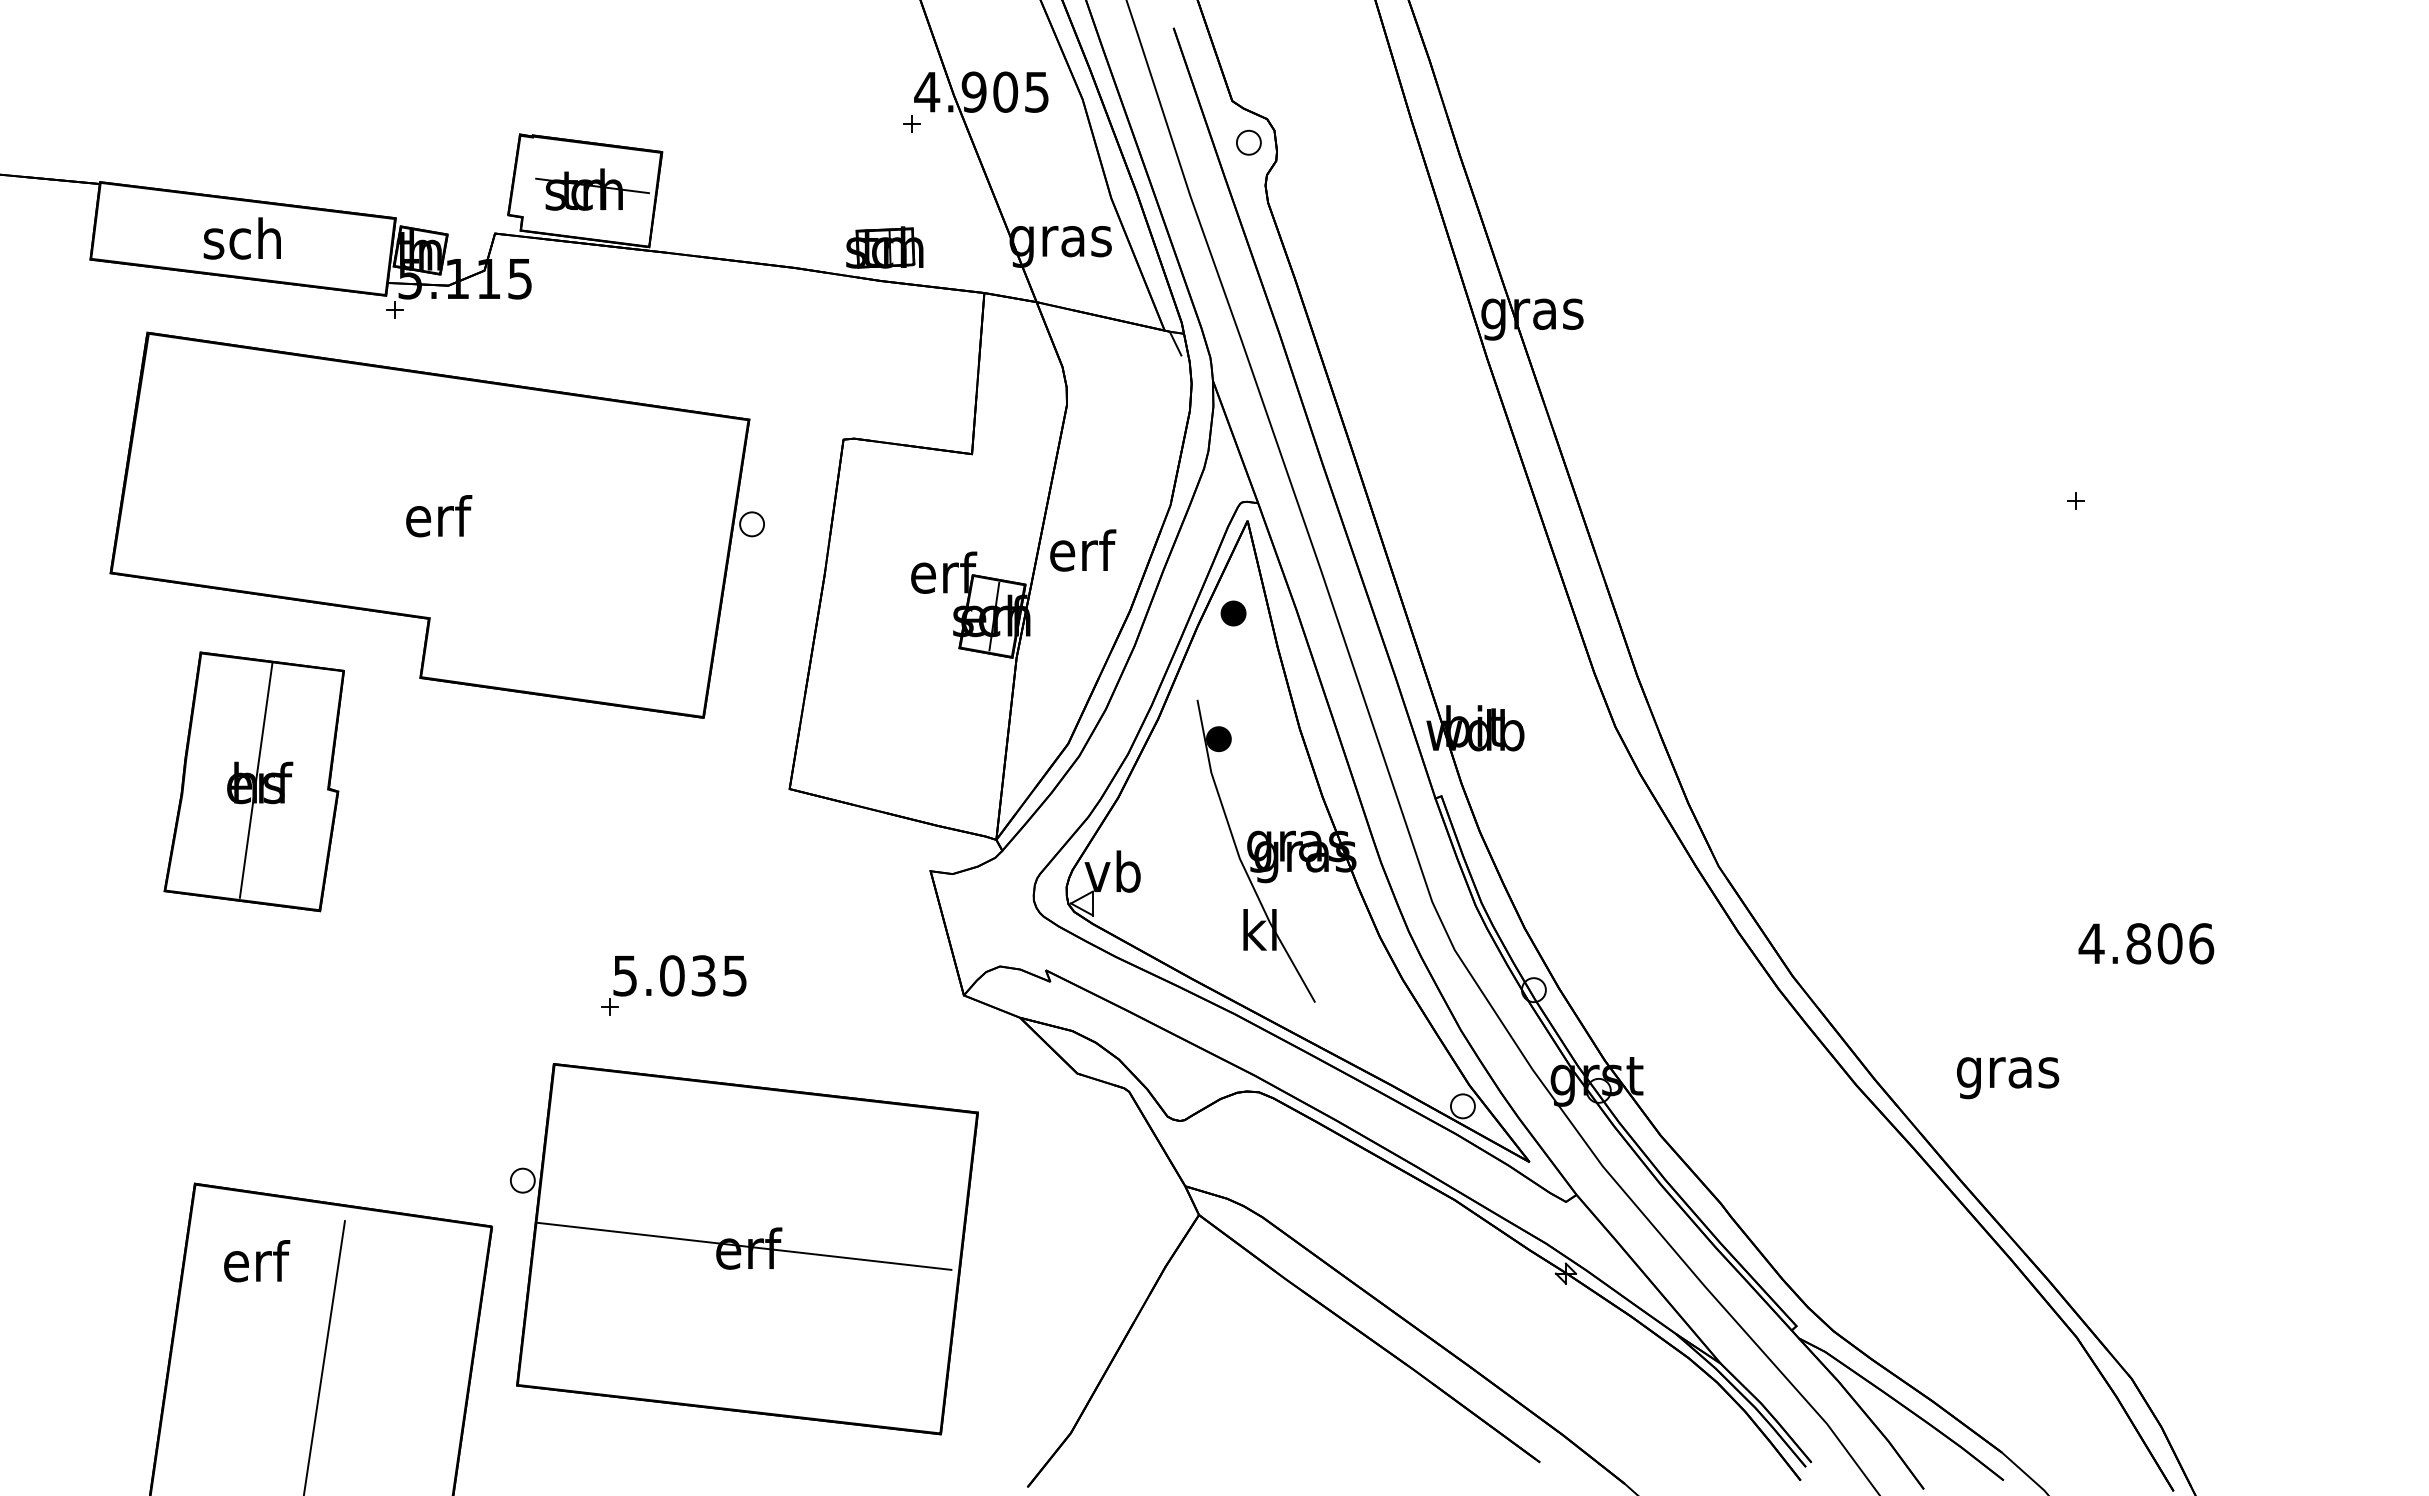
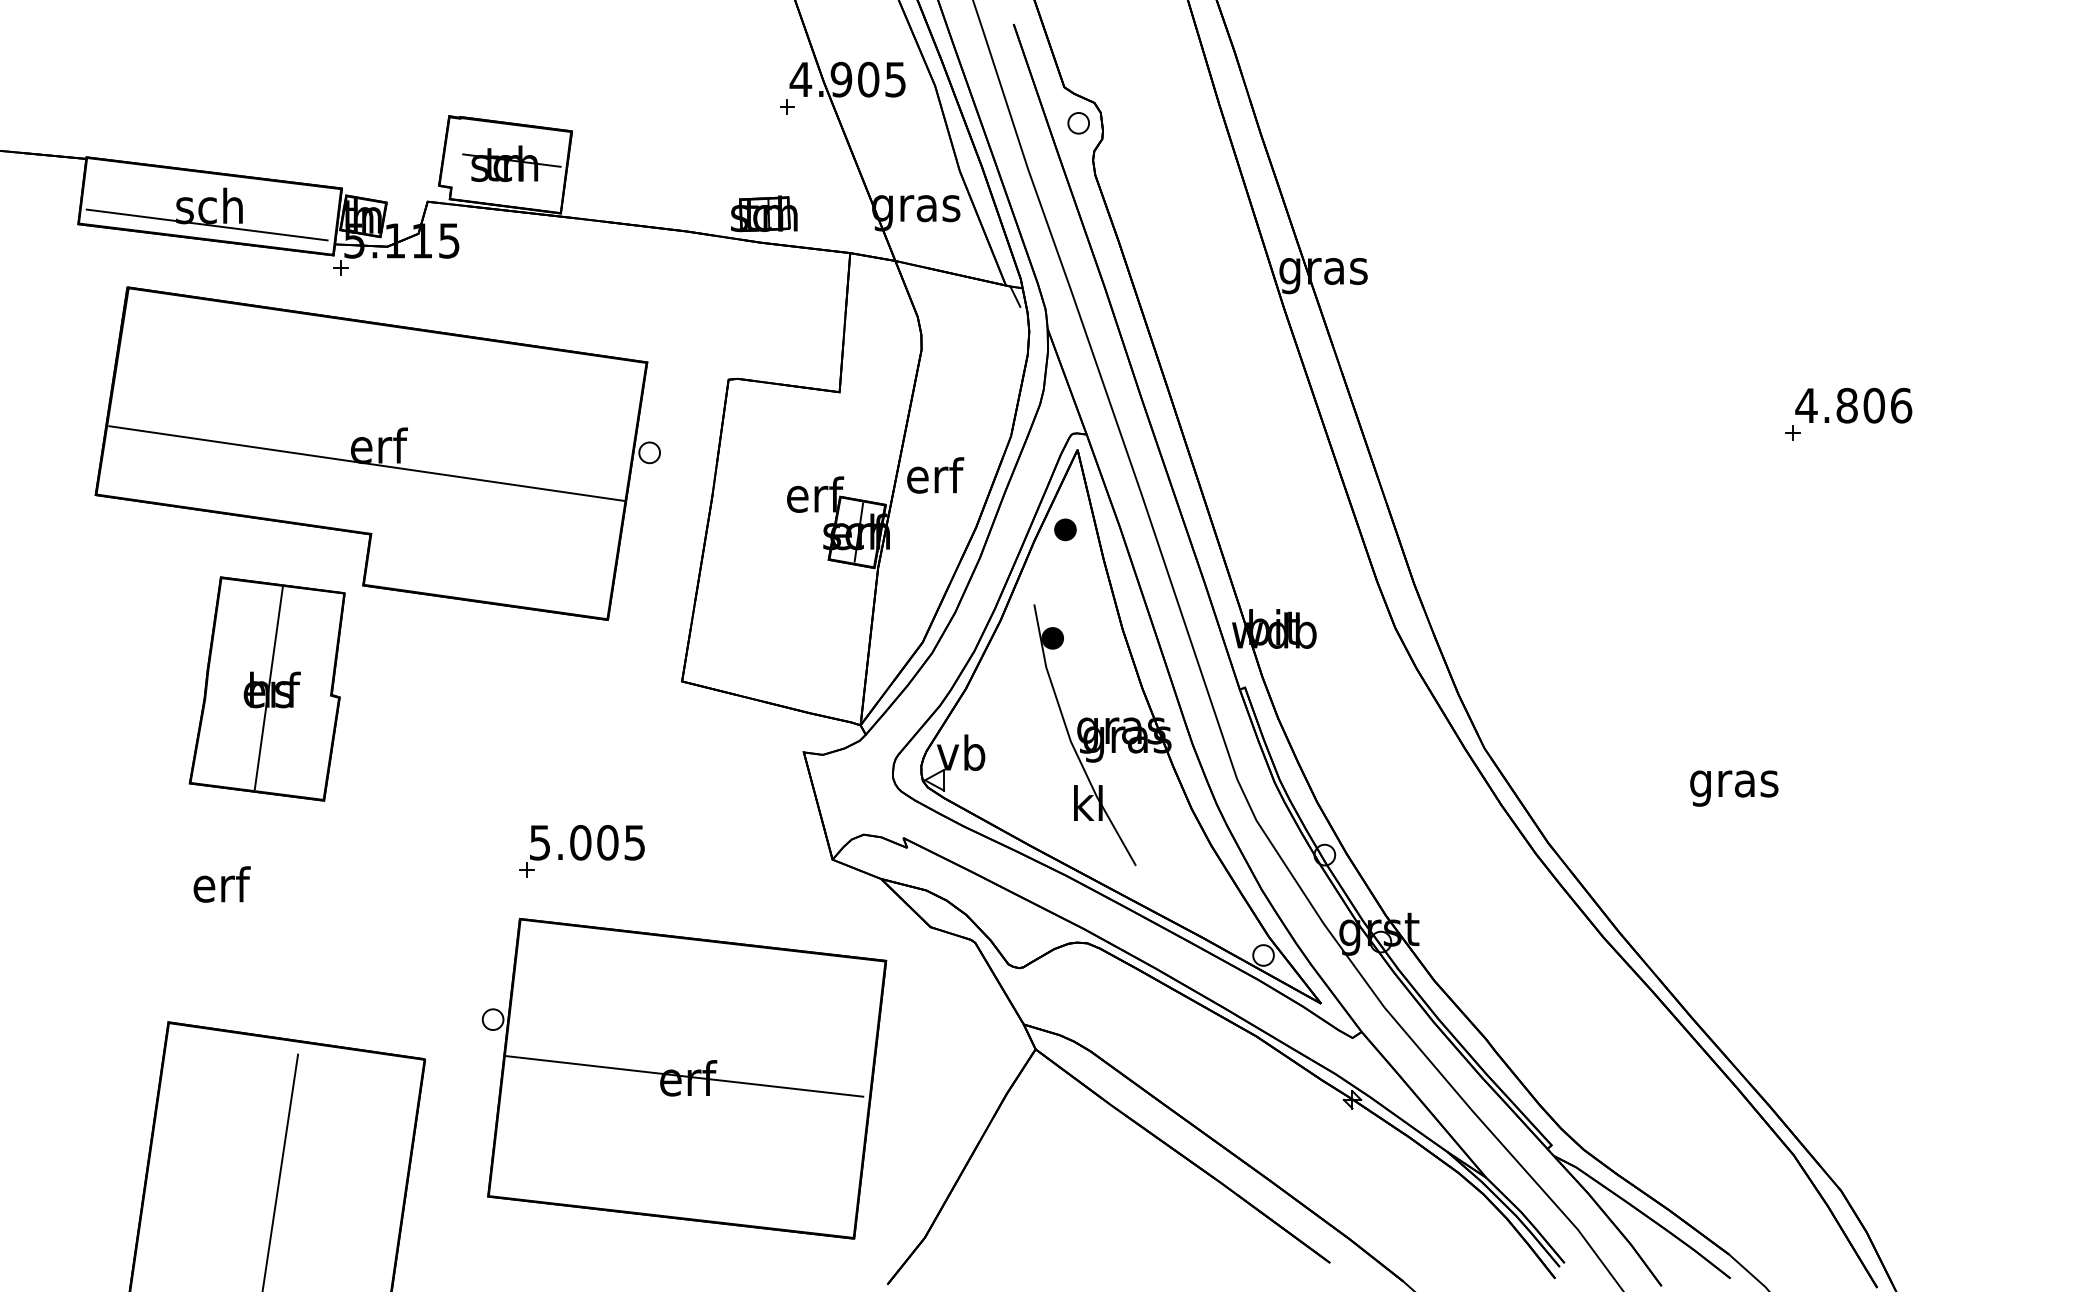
line: (239, 260) -> (206, 224), added
line: (424, 536) -> (366, 463), added
part: (253, 781) -> (266, 688), moved
text: (2146, 943) -> (1853, 405), moved
text: (703, 975) -> (607, 842), 5.035 -> 5.005
text: (2008, 1078) -> (1734, 788), moved
part: (744, 1249) -> (684, 1079), moved
text: (257, 1261) -> (222, 884), moved

